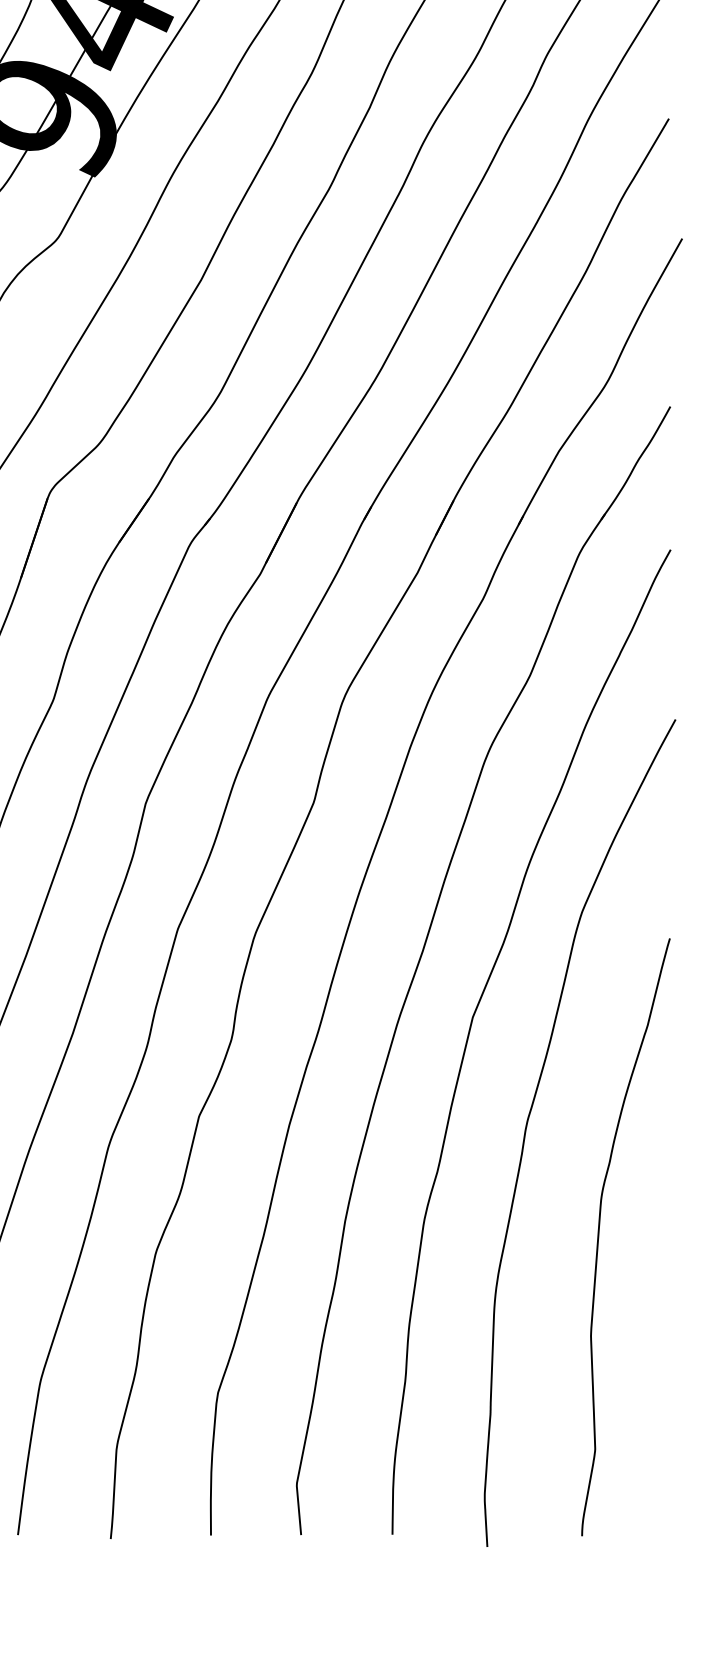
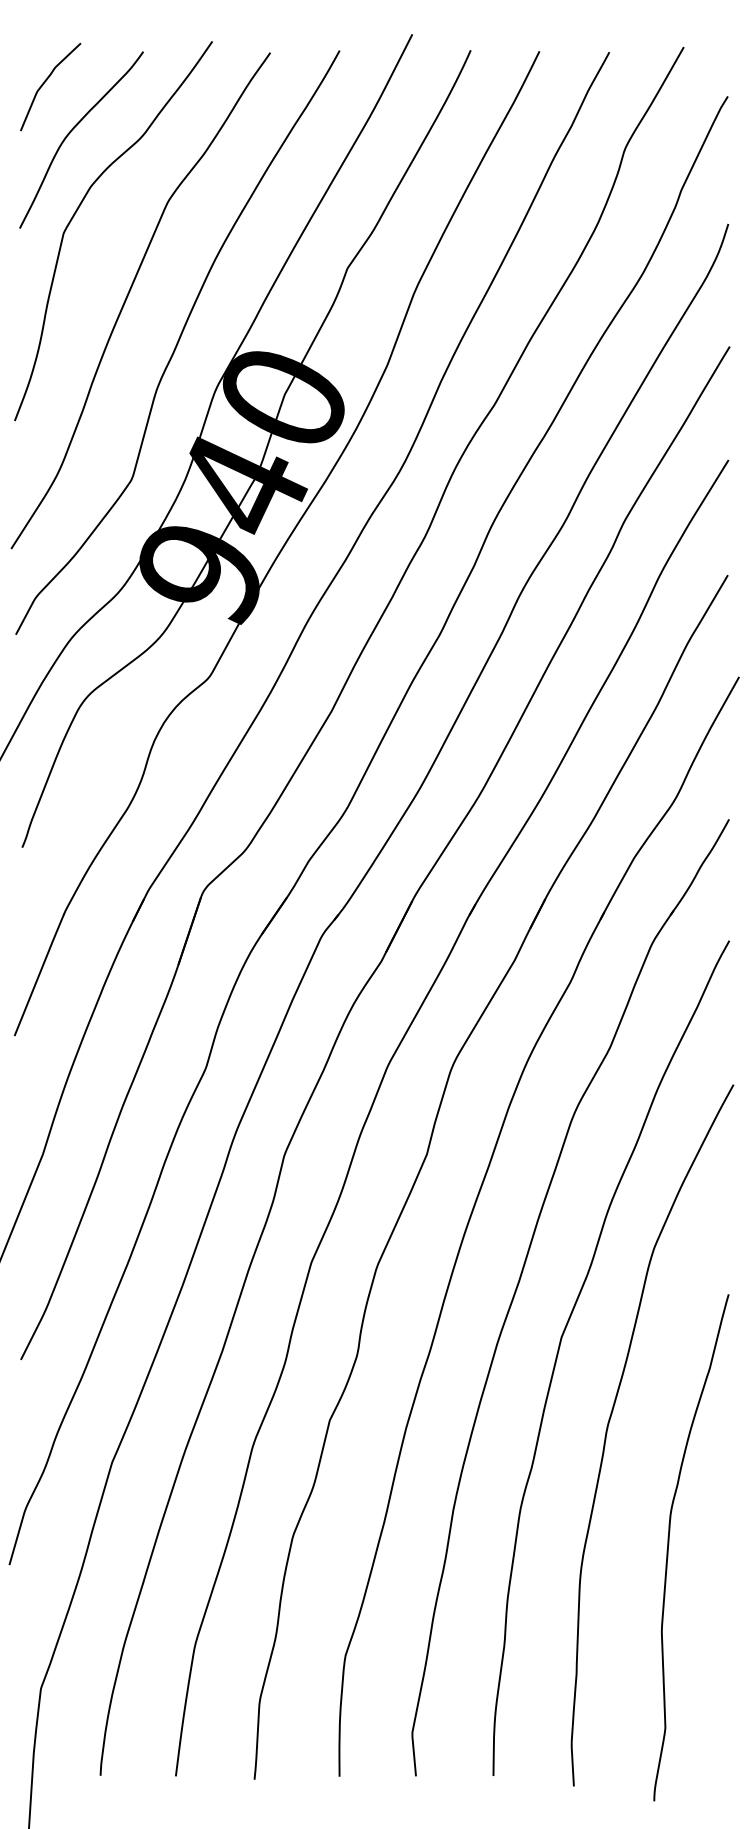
curve: (600, 1233) -> (669, 1544), moved

